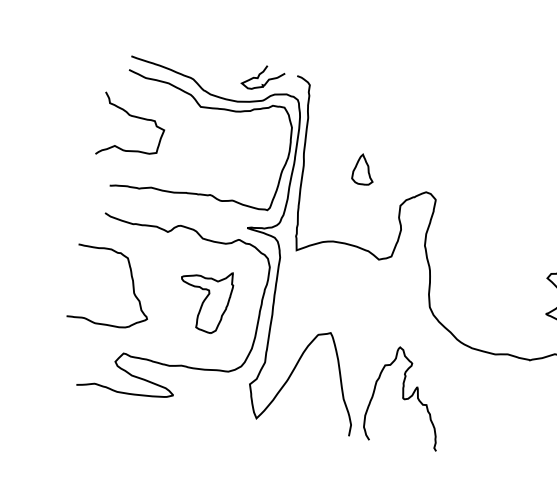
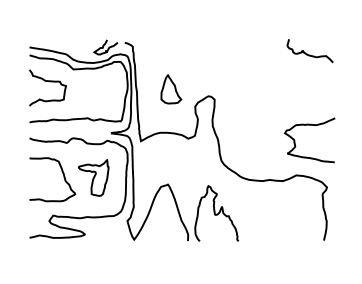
curve: (136, 119) -> (49, 82), moved
part: (364, 169) -> (171, 89), size x1.67
curve: (130, 281) -> (62, 174), moved

